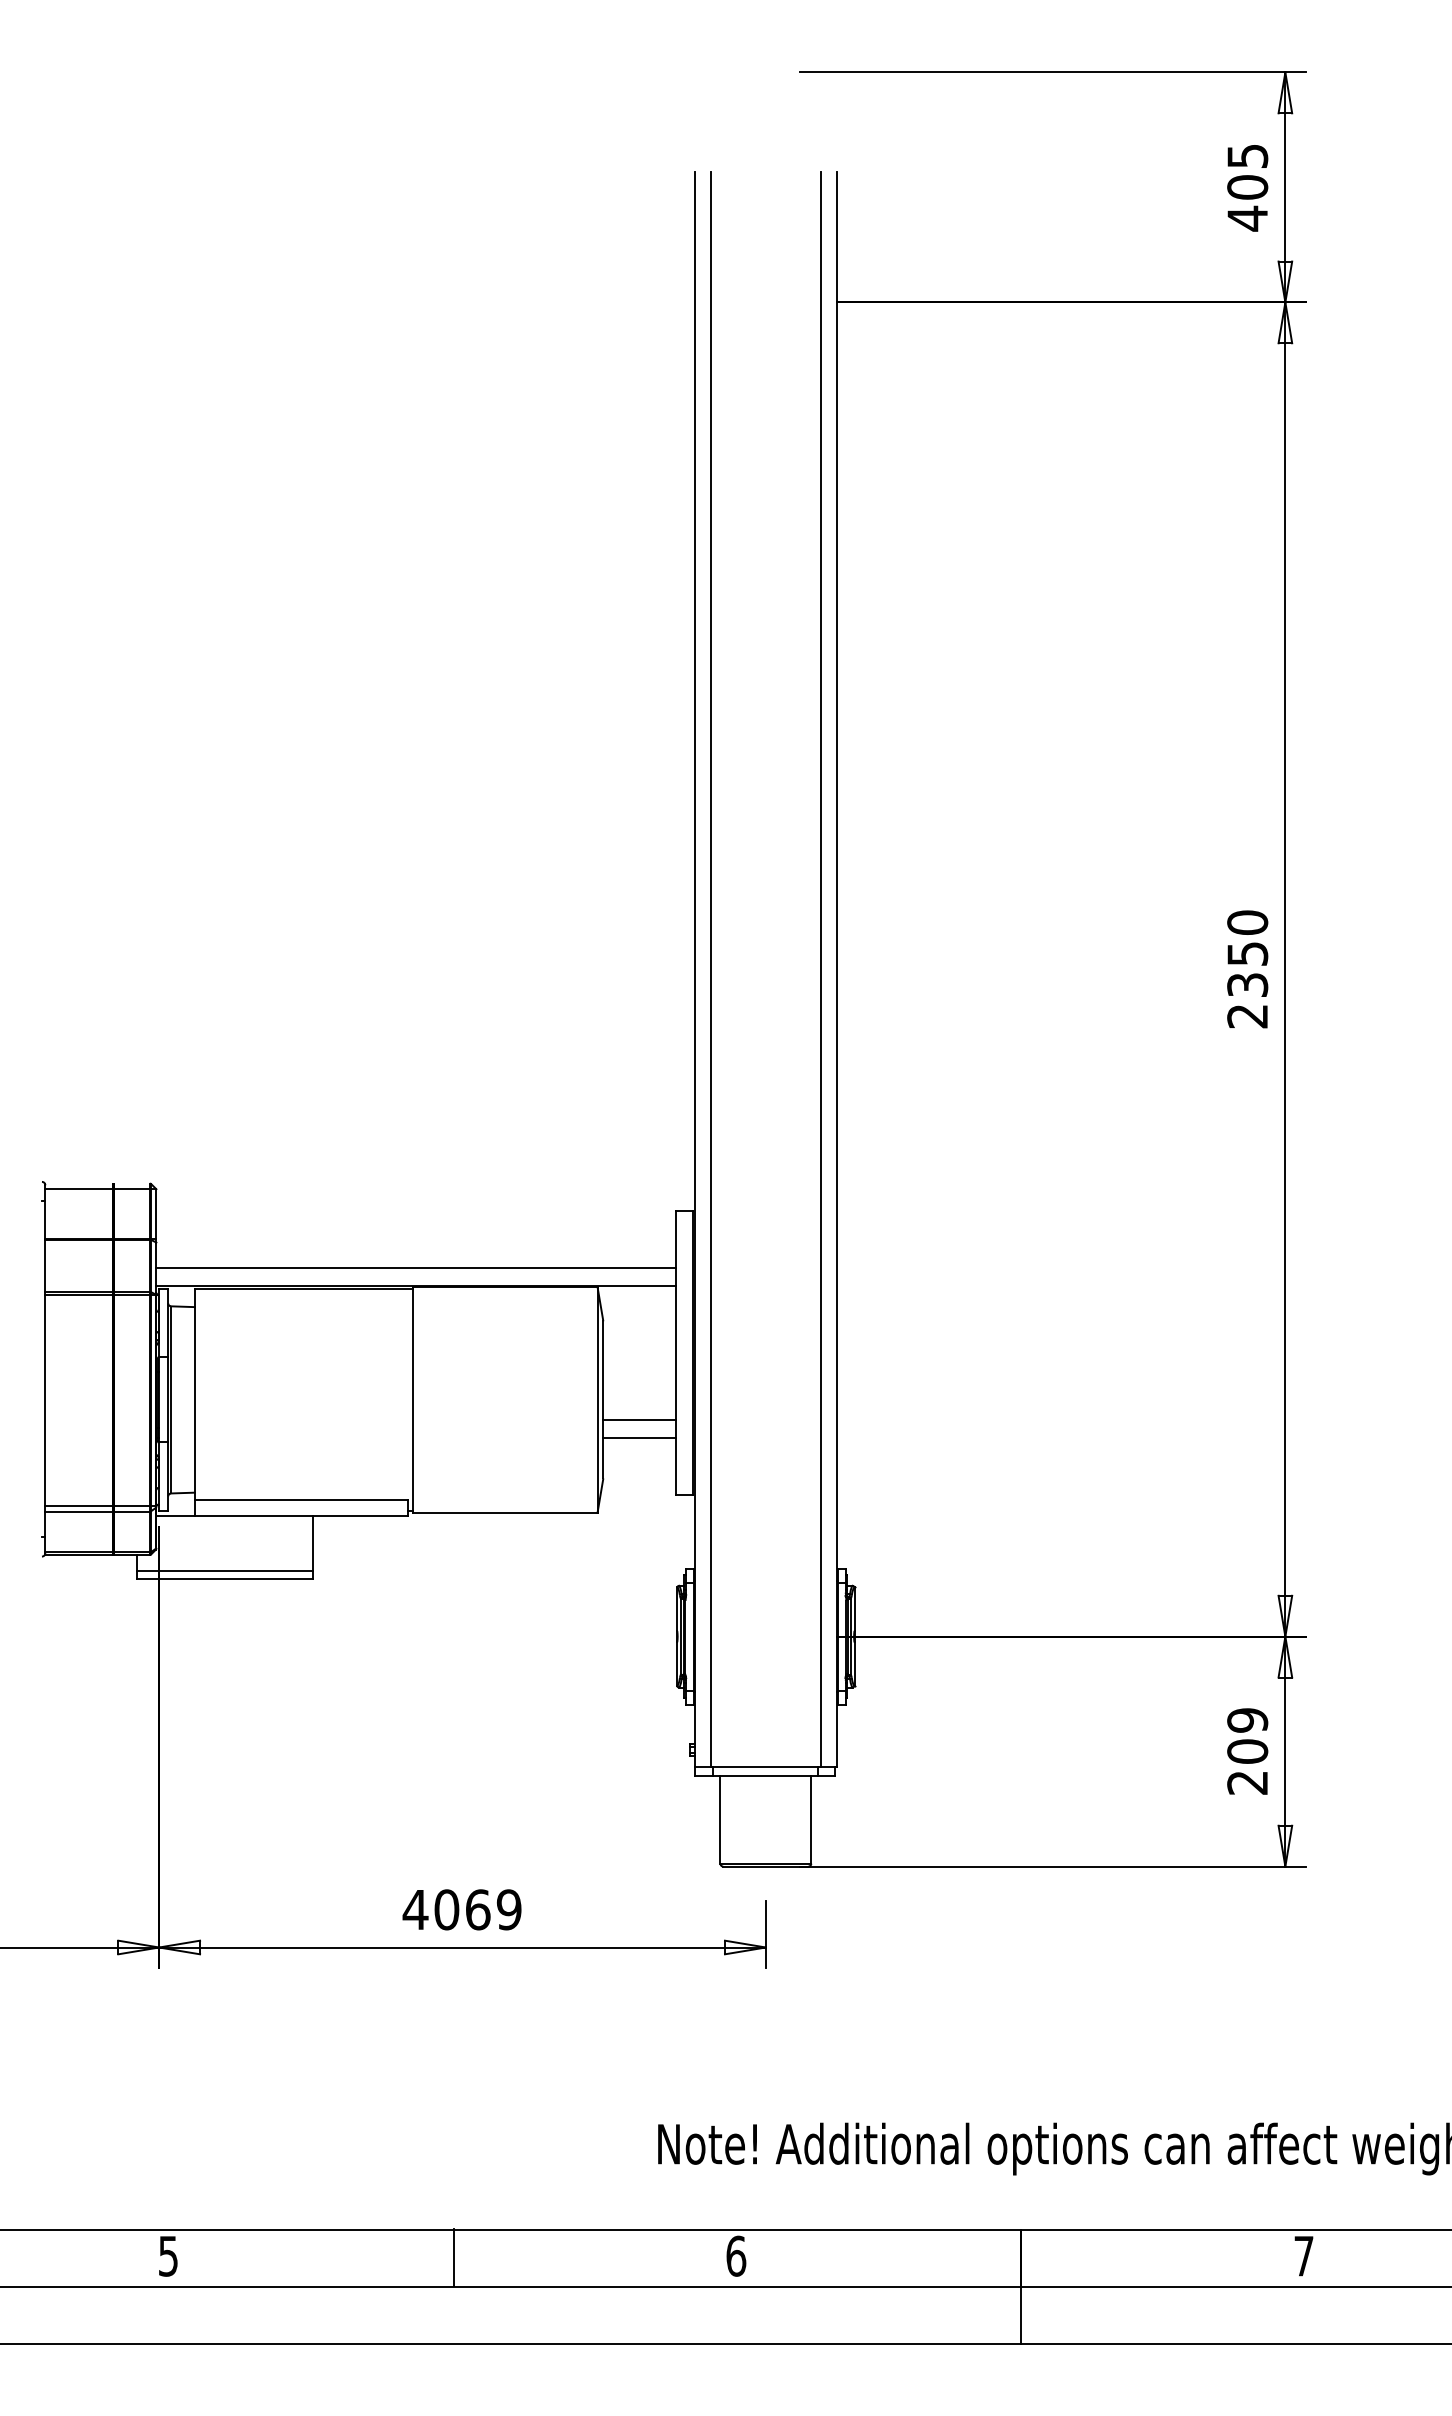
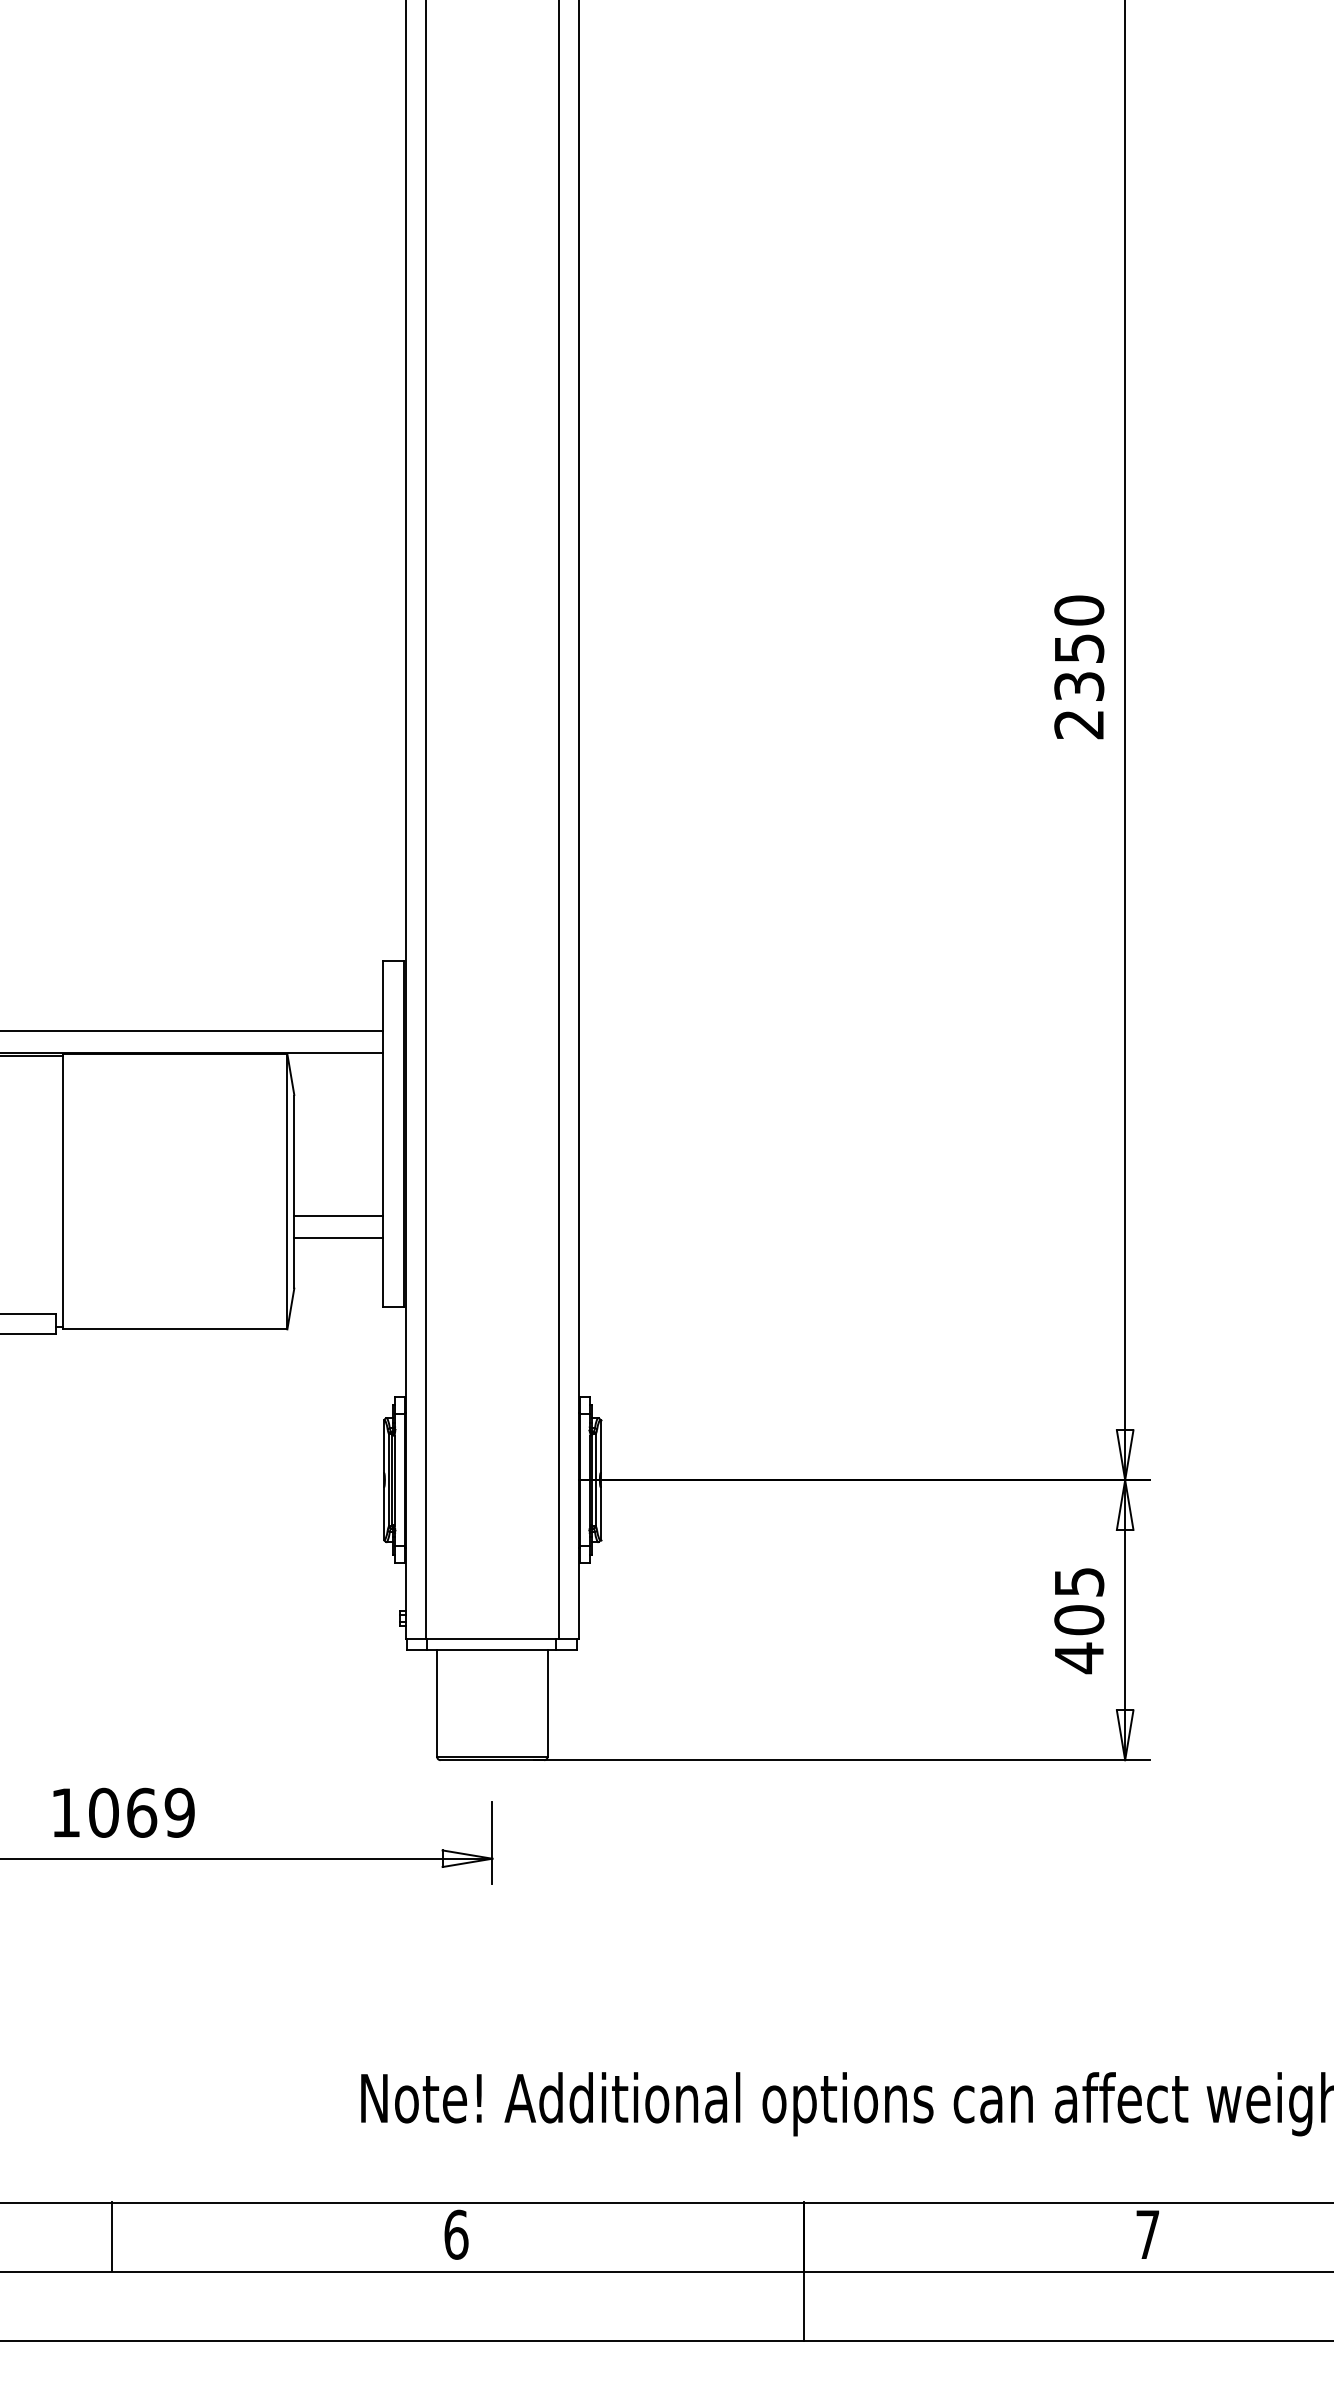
text: (1247, 1751) -> (1079, 1620), 209 -> 405
text: (415, 1909) -> (65, 1812), 4069 -> 1069

